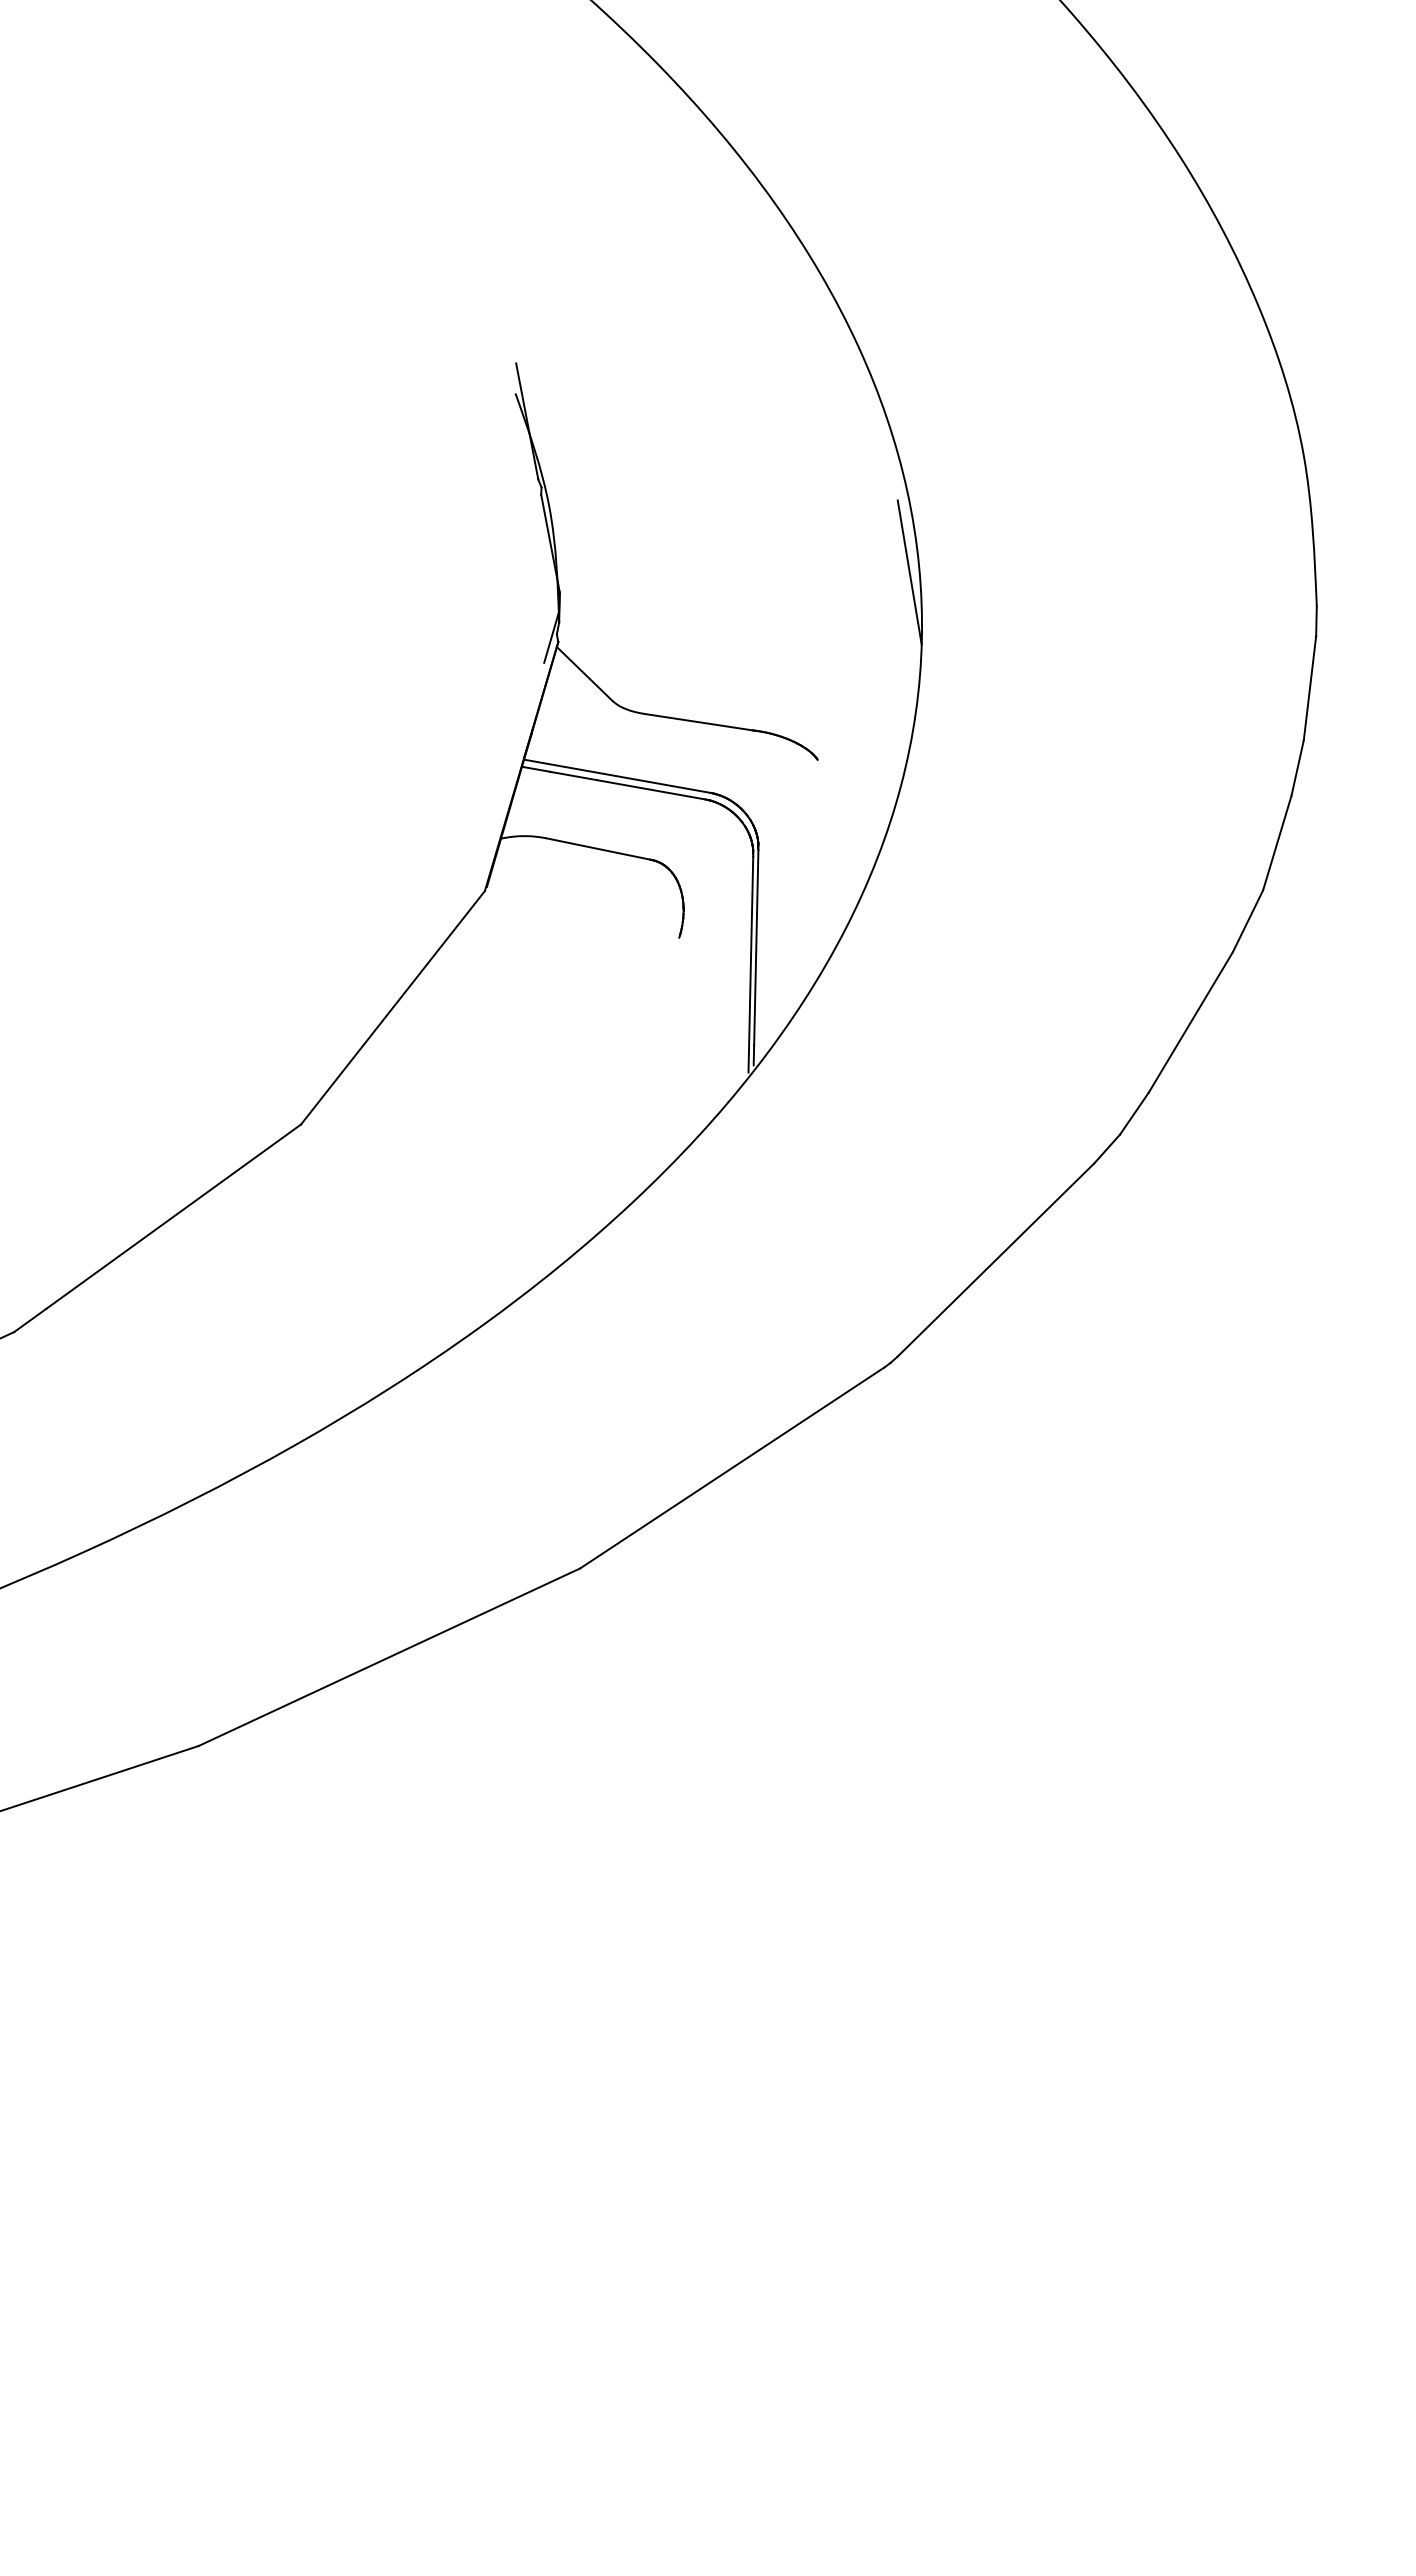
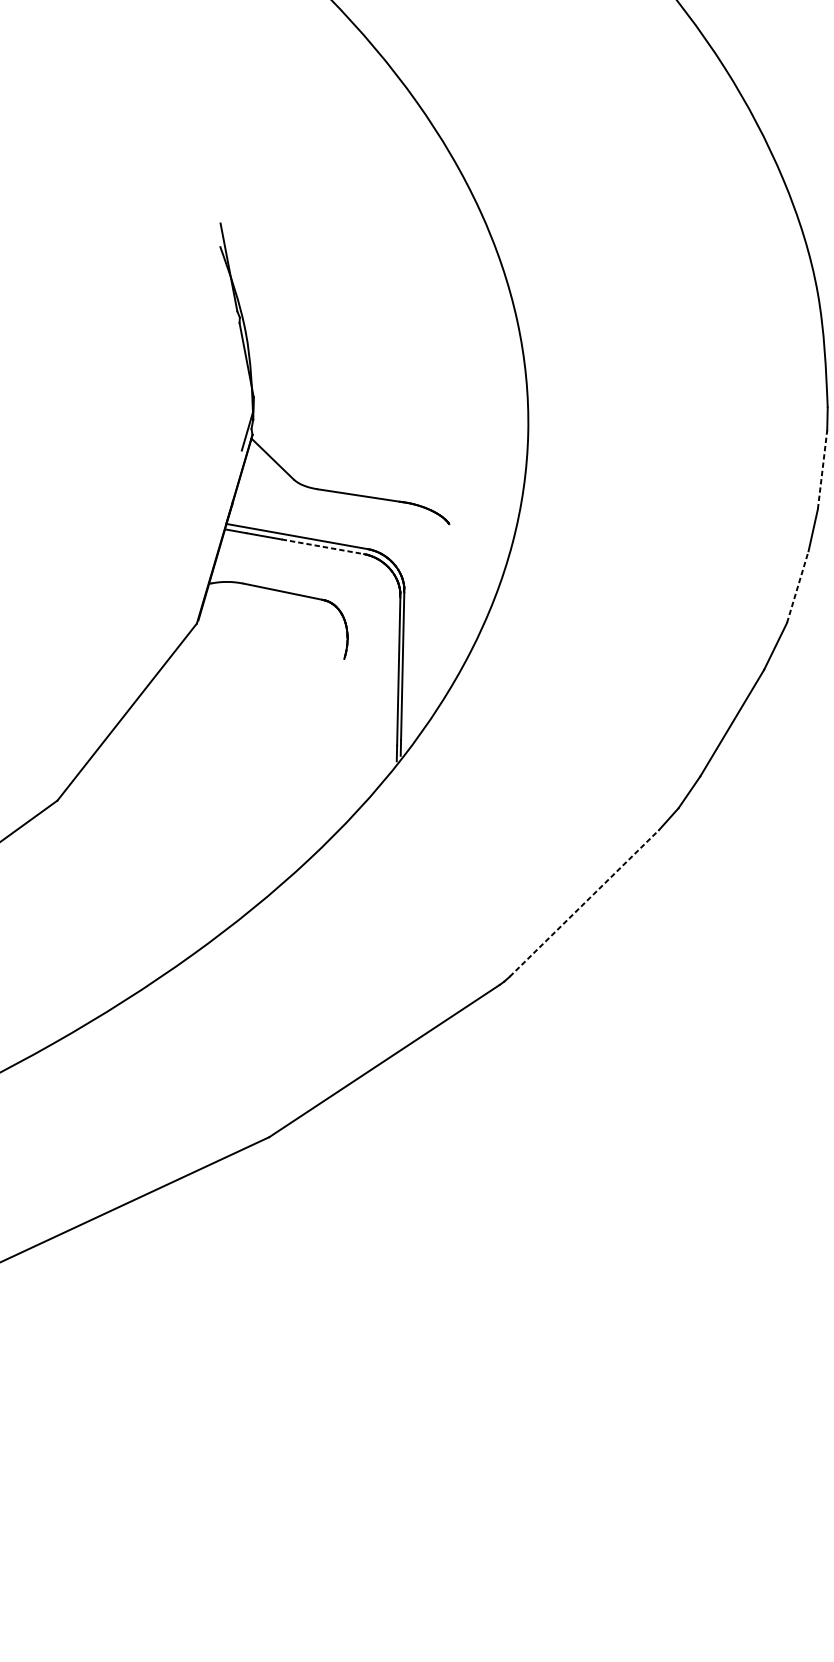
line: (909, 572) -> (518, 382), removed
line: (1310, 687) -> (822, 469), solid -> dashed
line: (651, 789) -> (323, 546), solid -> dashed
line: (1277, 842) -> (797, 586), solid -> dashed
line: (995, 1260) -> (584, 903), solid -> dashed

